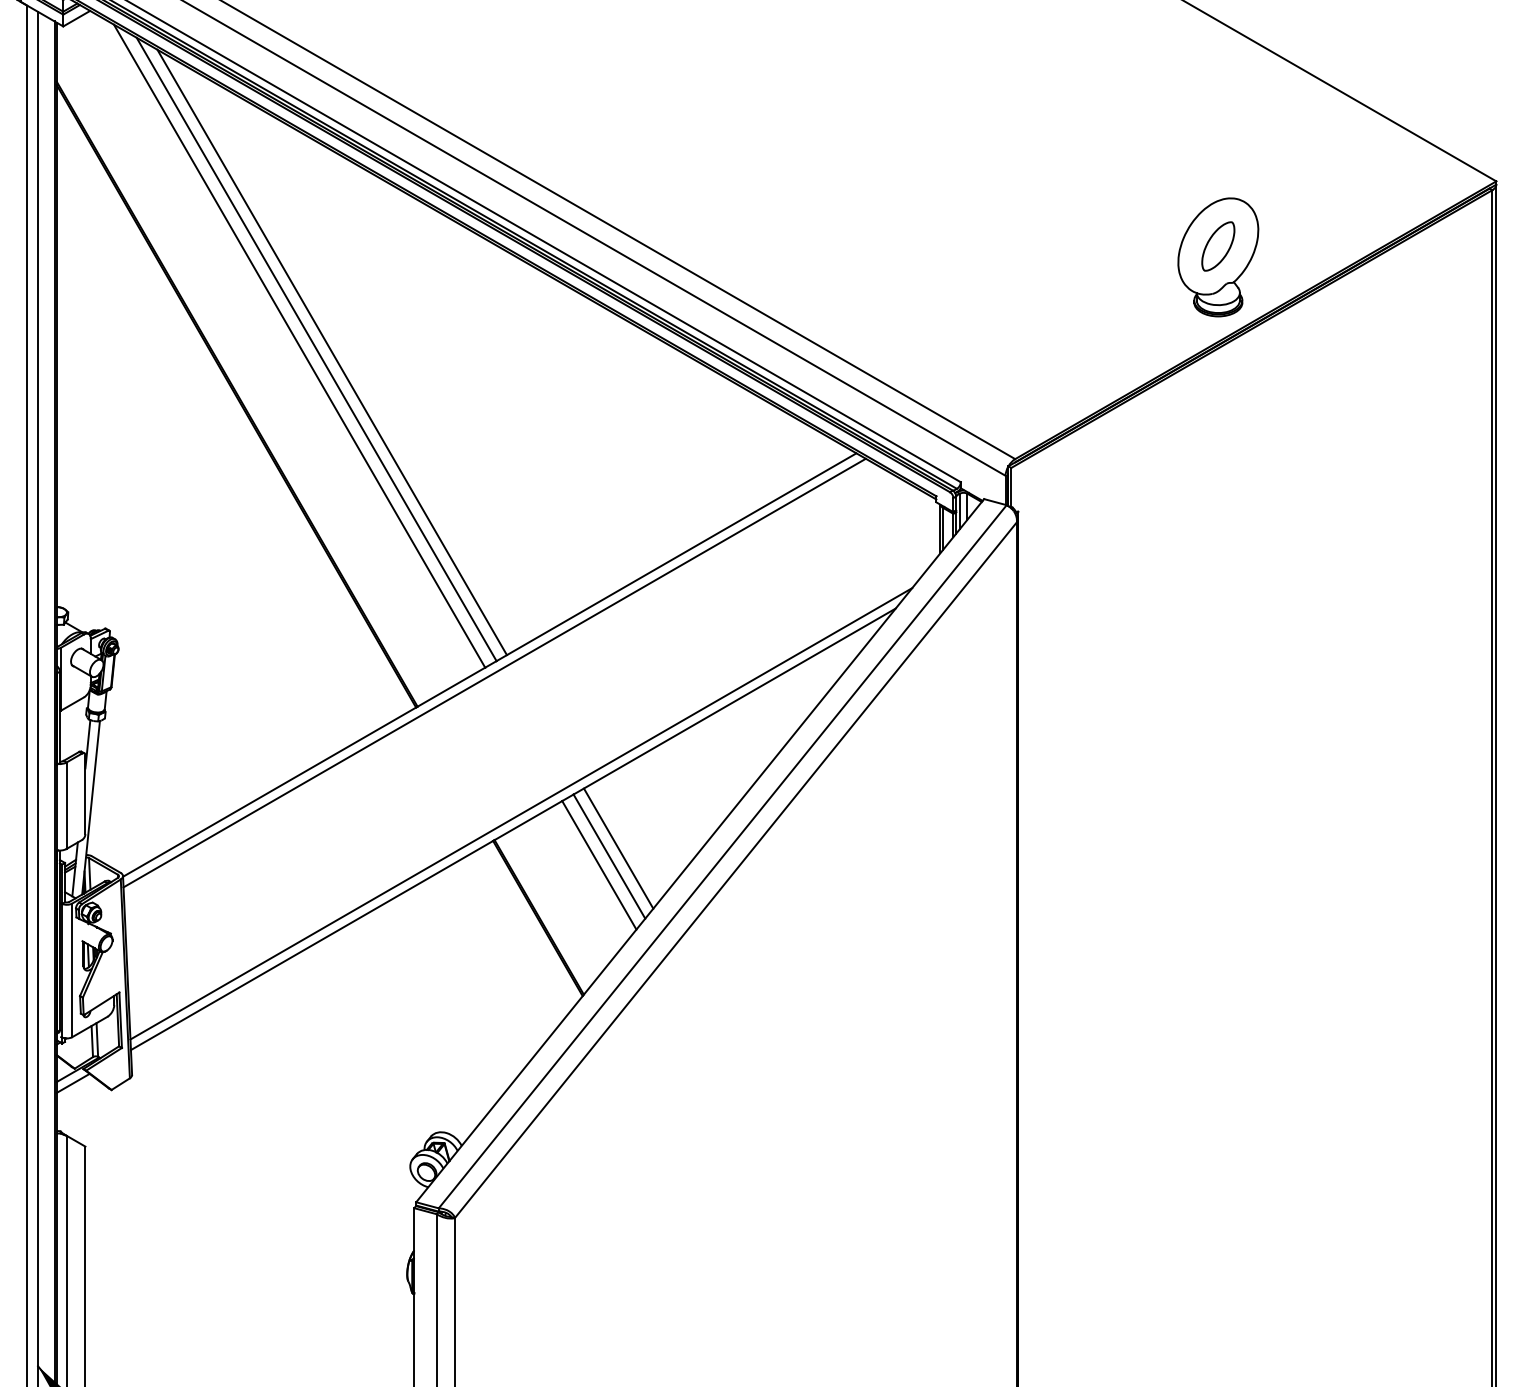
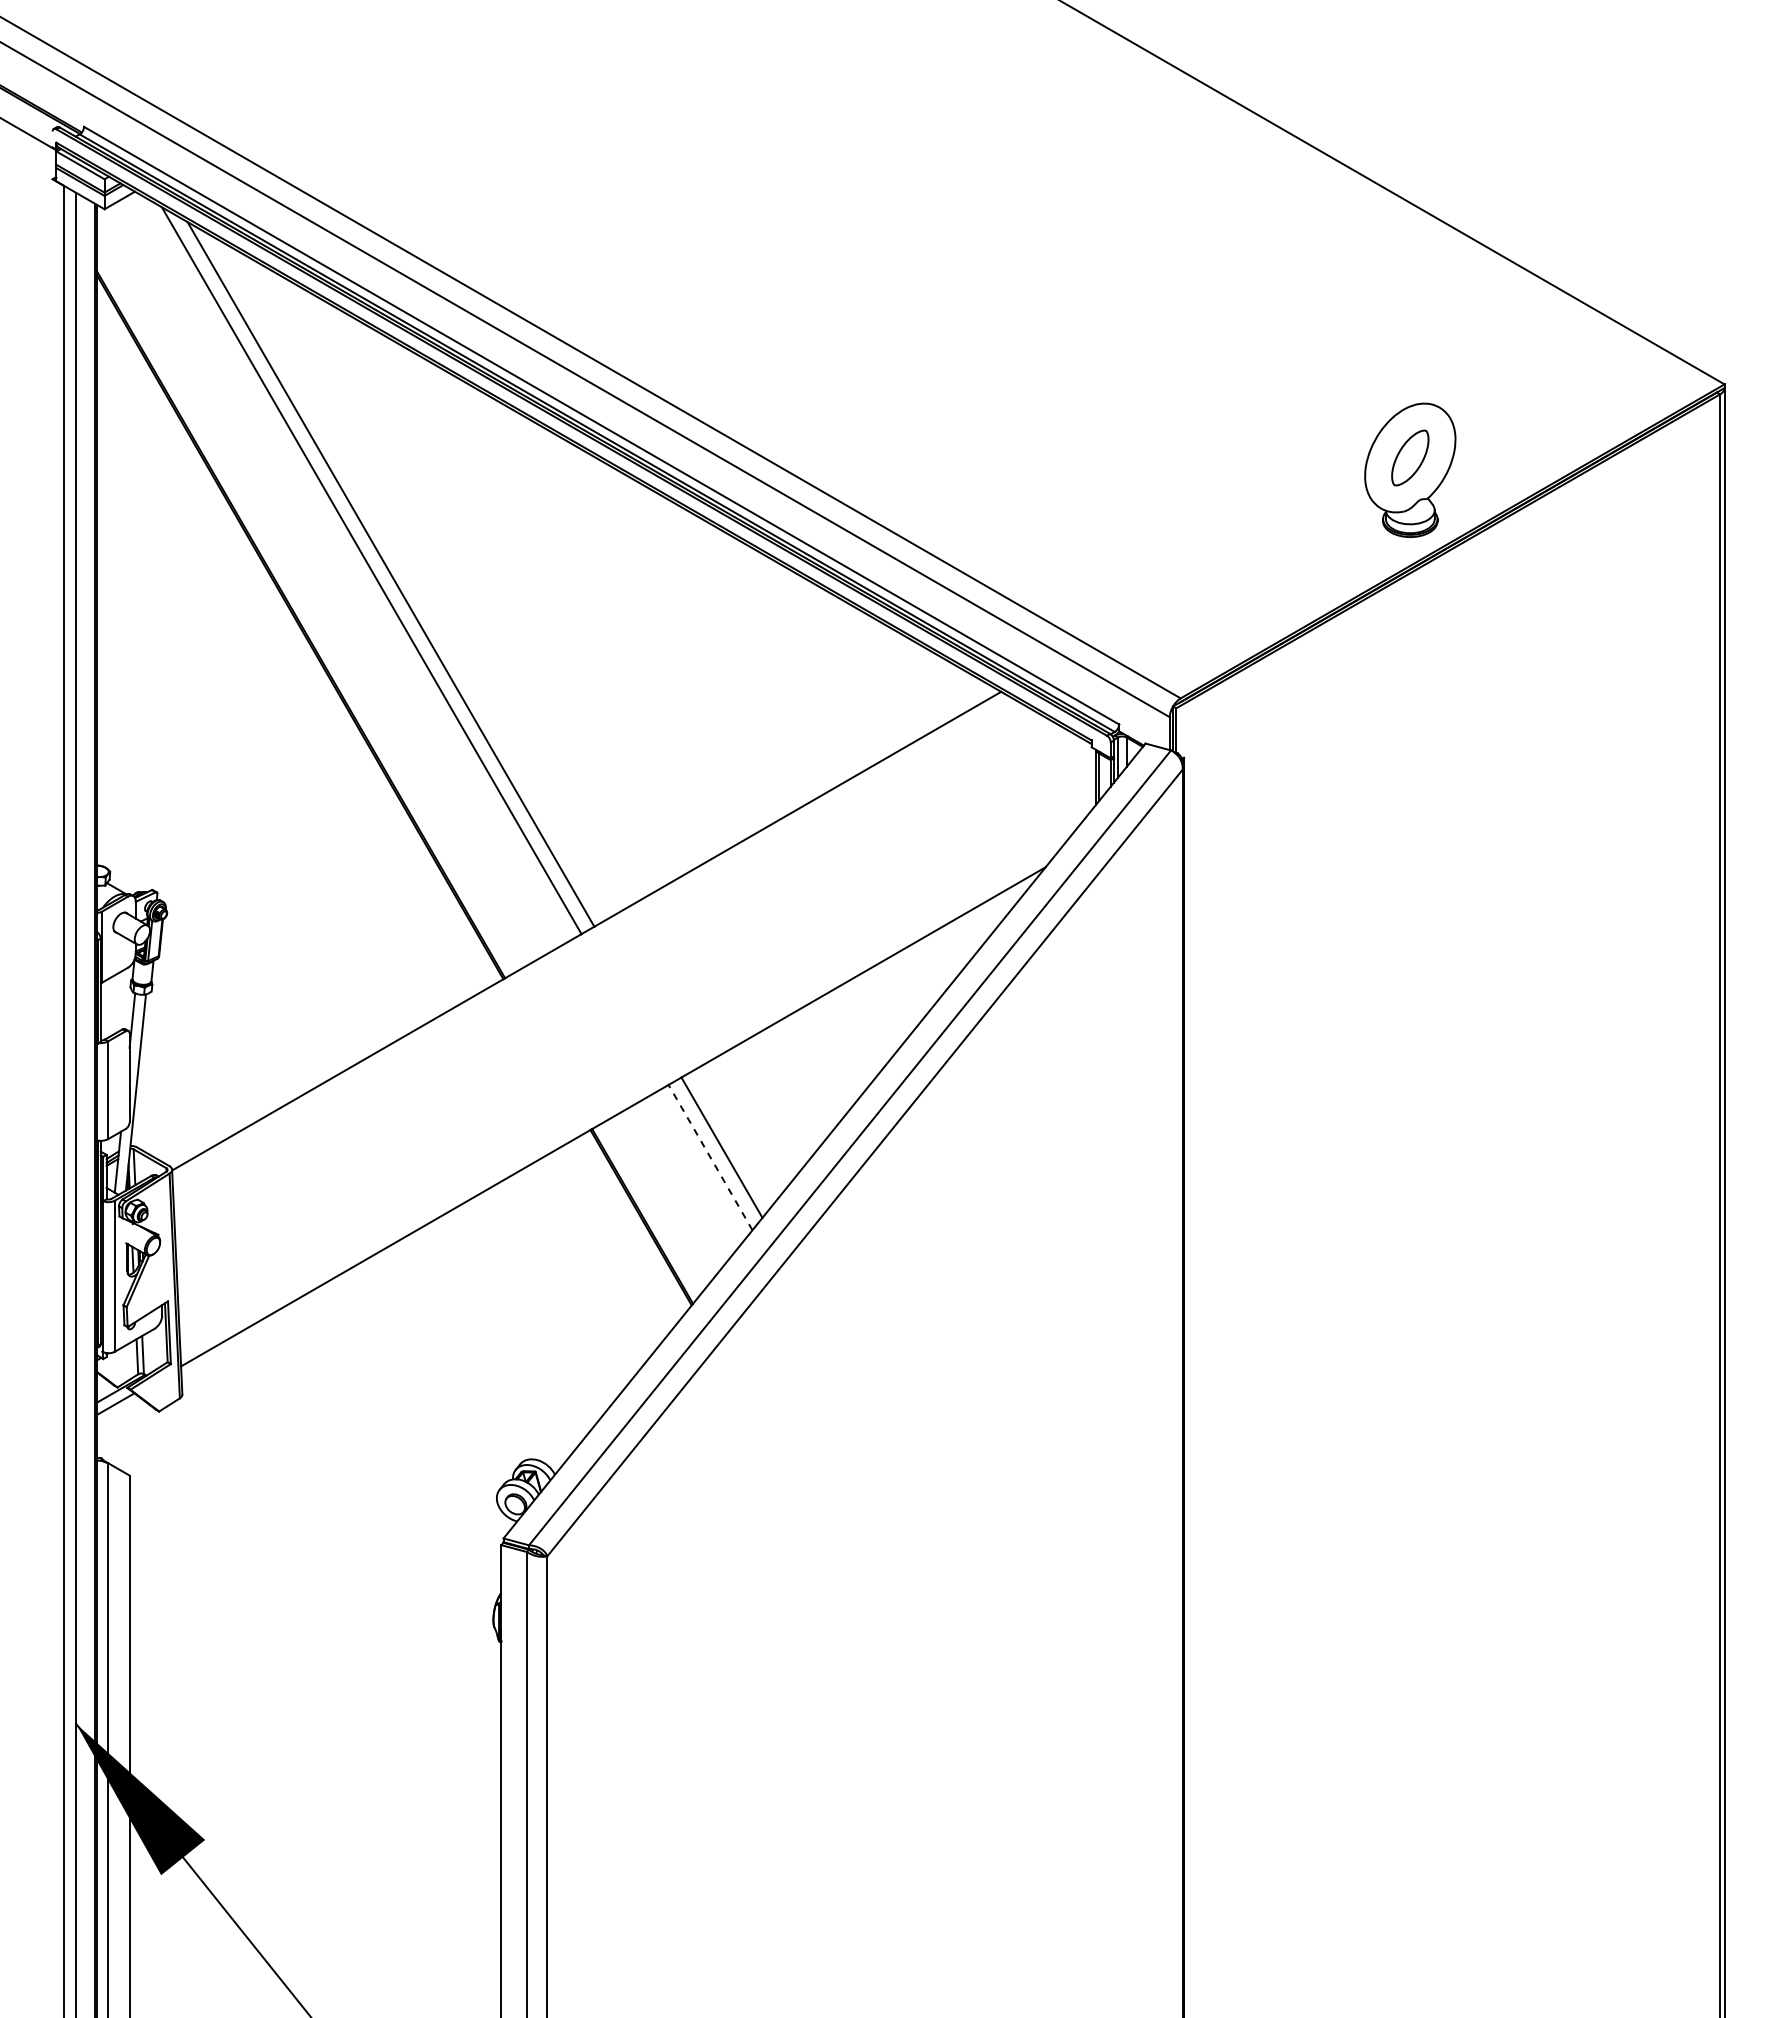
line: (332, 352) -> (408, 577), removed
line: (494, 673) -> (591, 940), removed
line: (521, 813) -> (622, 1099), removed
line: (618, 848) -> (732, 1138), removed
line: (599, 865) -> (710, 1157), solid -> dashed

